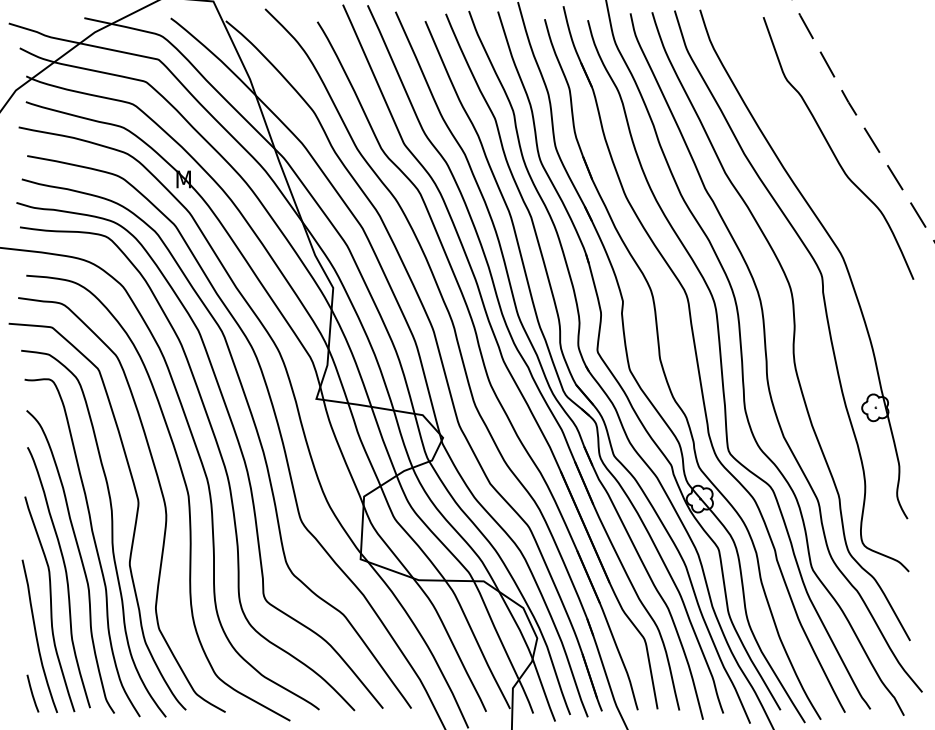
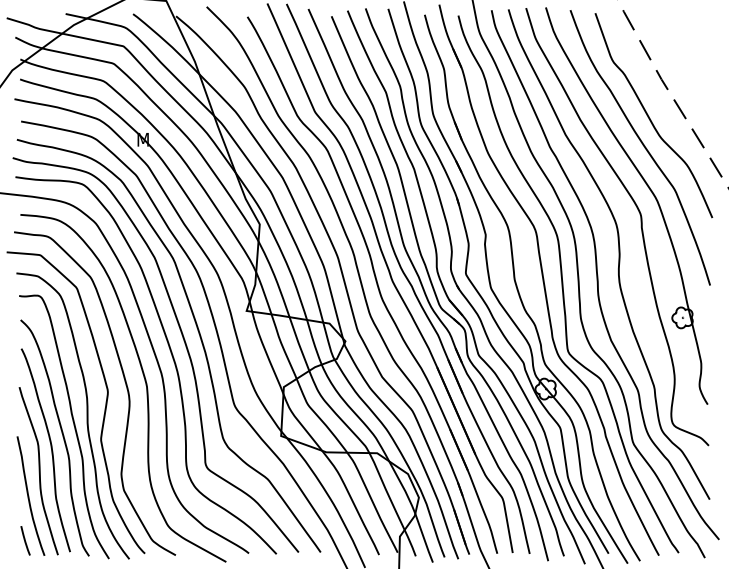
curve: (823, 185) -> (642, 144), added

